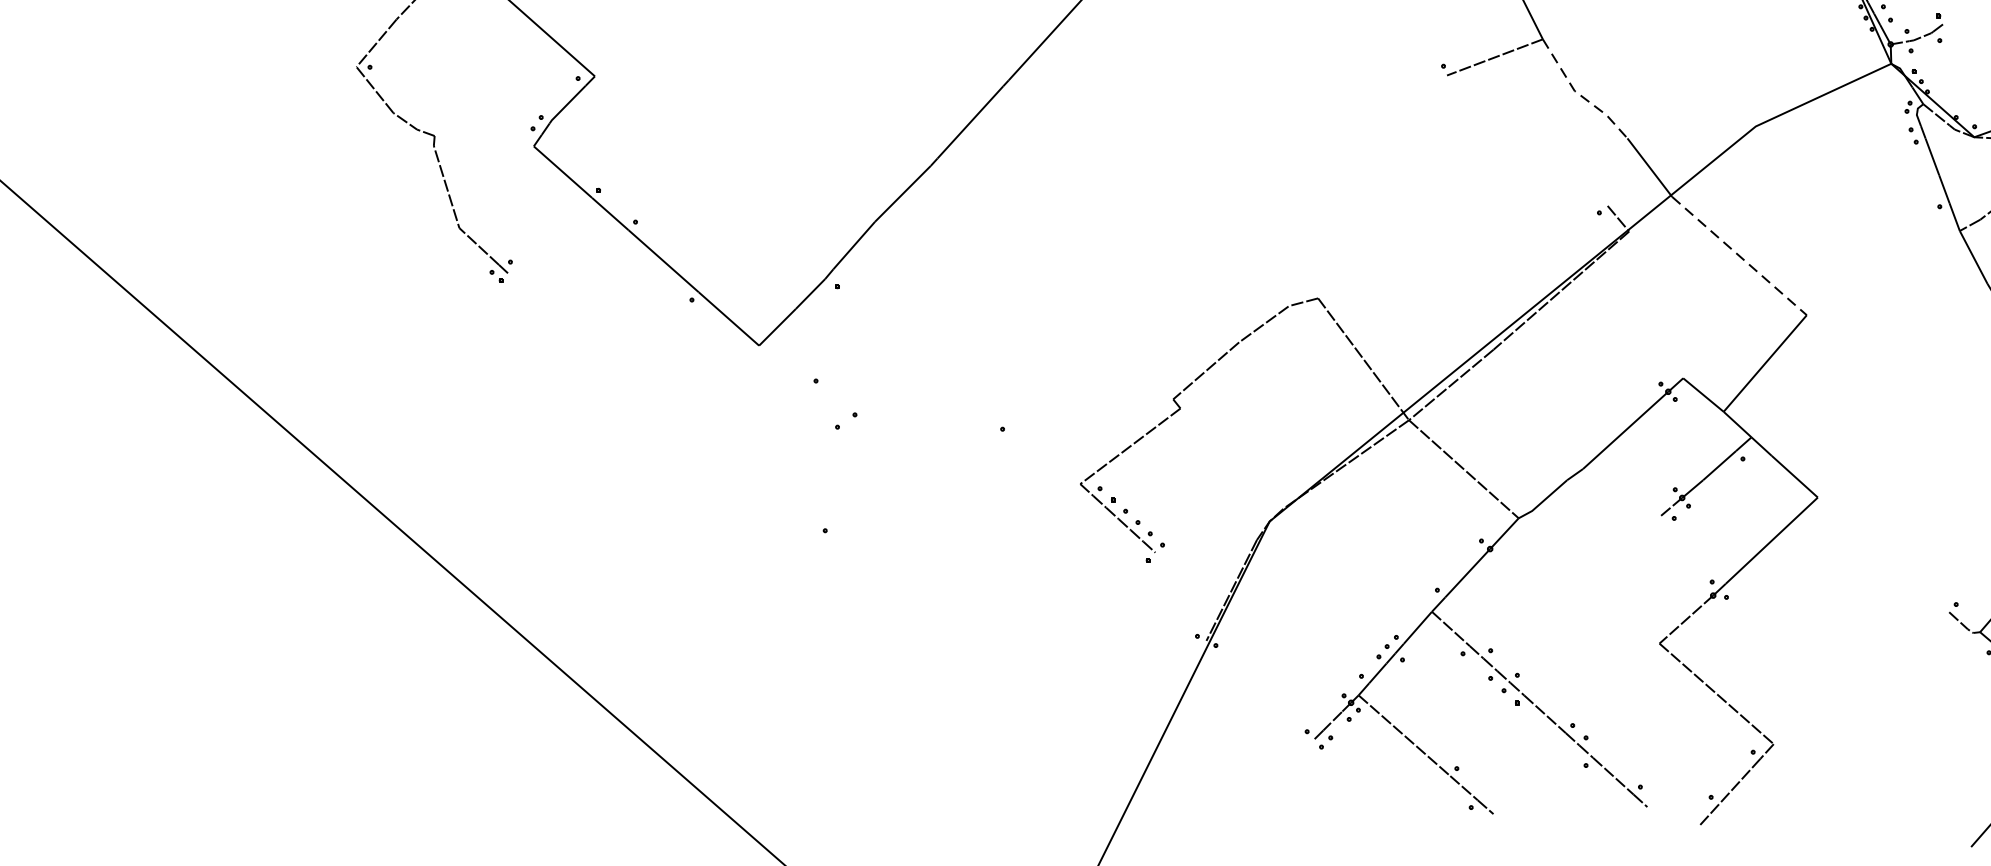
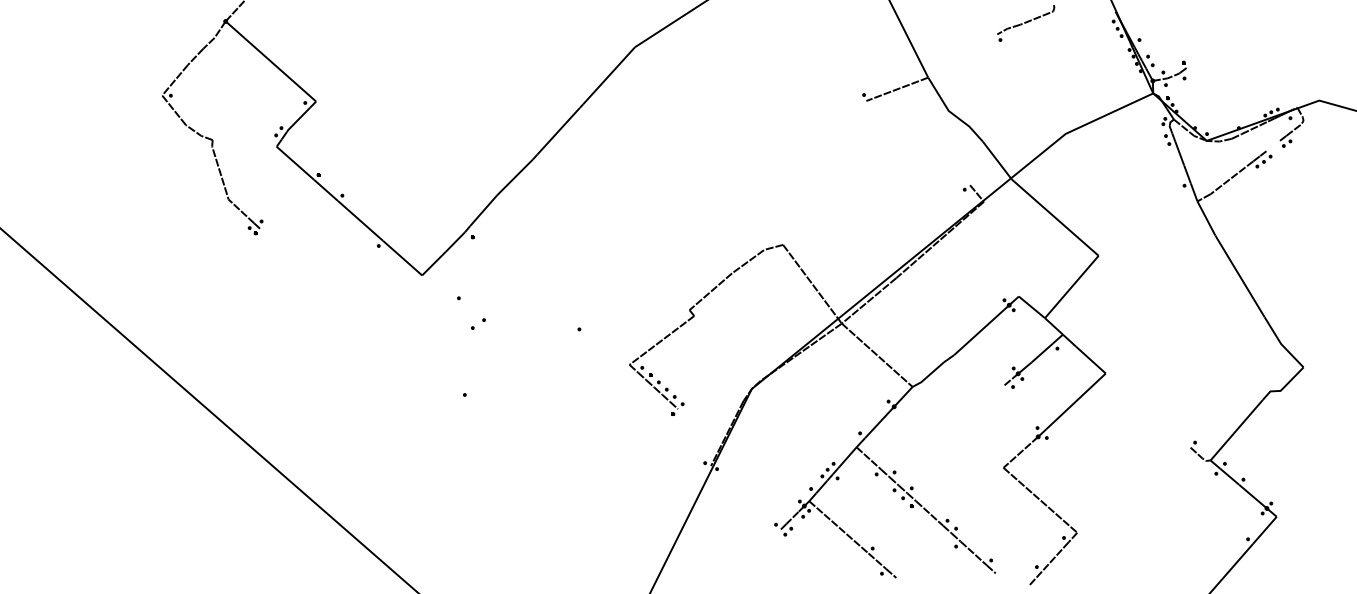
line: (1578, 94) -> (951, 113), dashed -> solid
line: (1739, 255) -> (1055, 217), dashed -> solid

